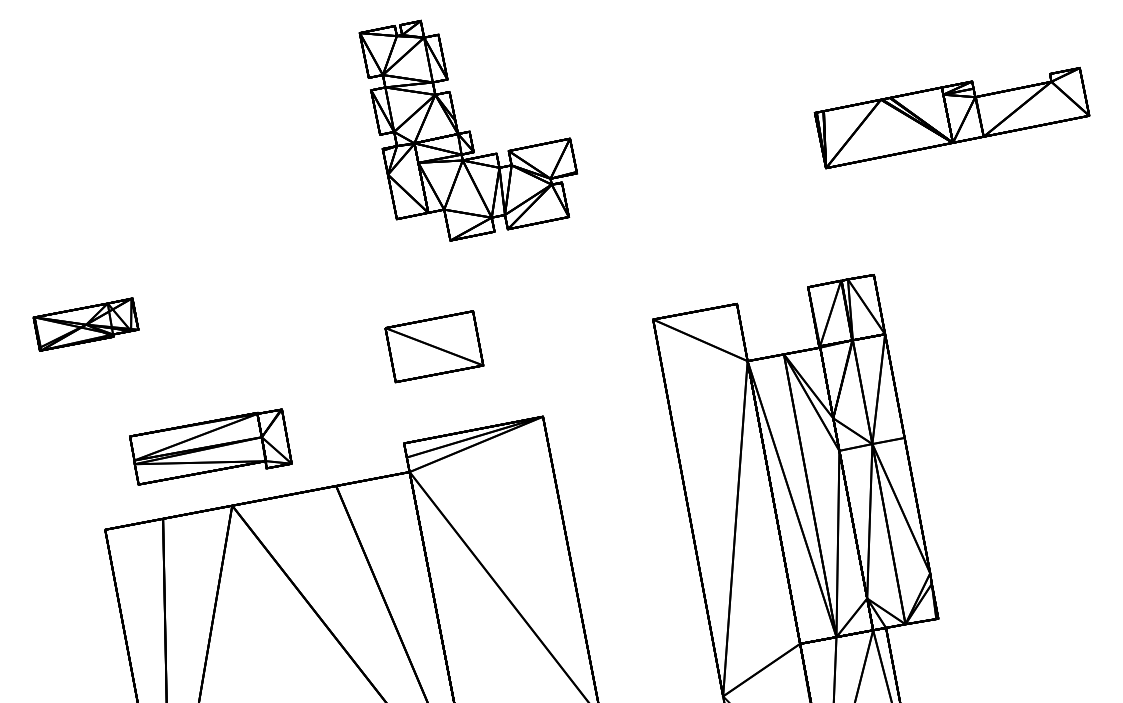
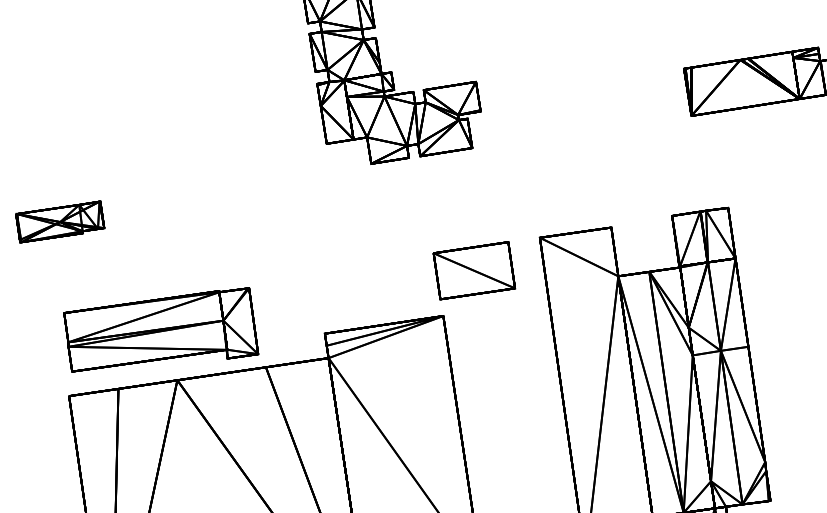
part: (434, 346) -> (474, 270), moved
part: (210, 446) -> (161, 329), size x1.43

